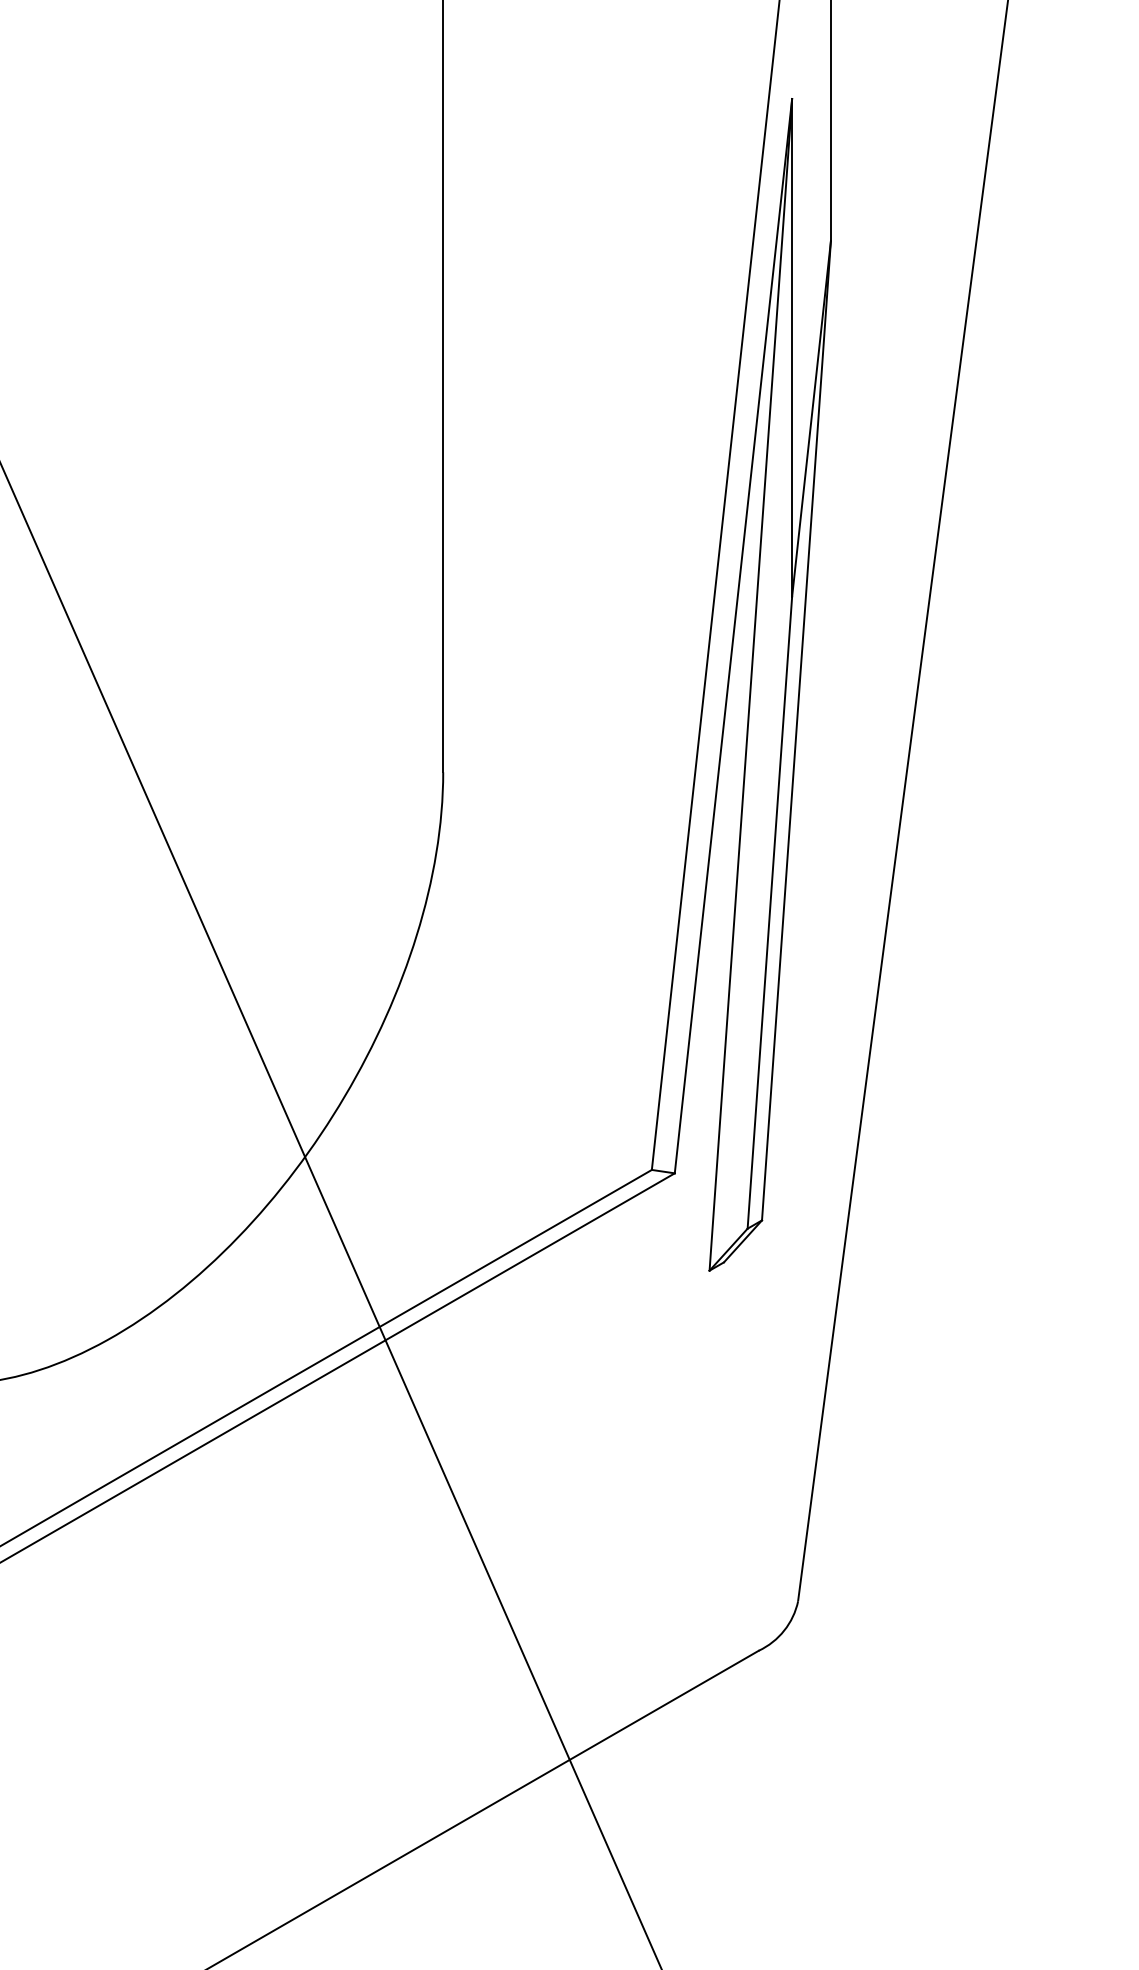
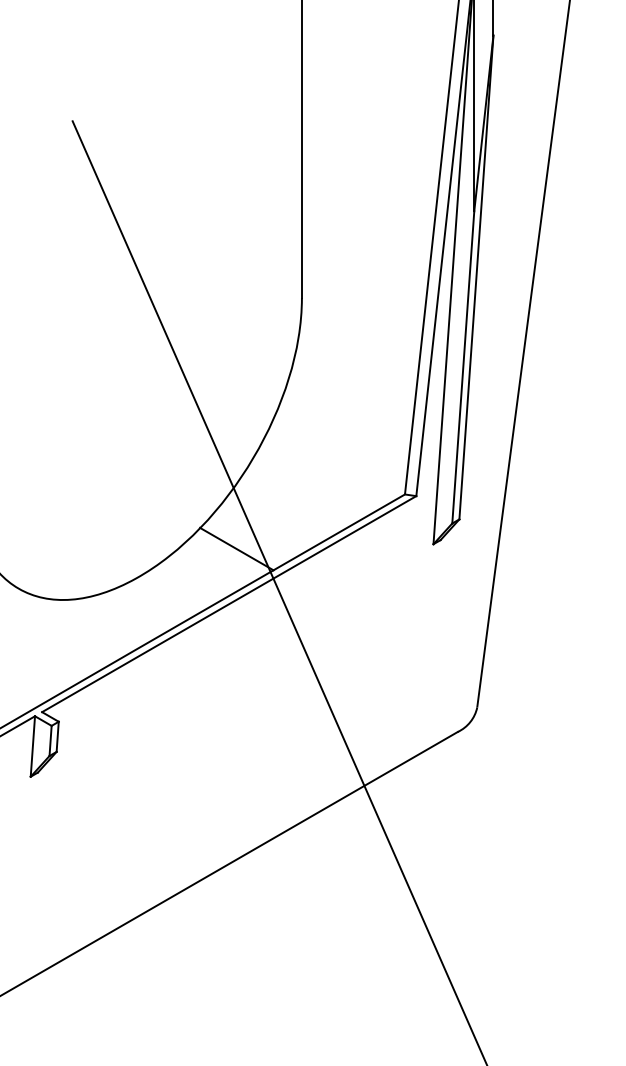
line: (310, 1279) -> (236, 548), added

